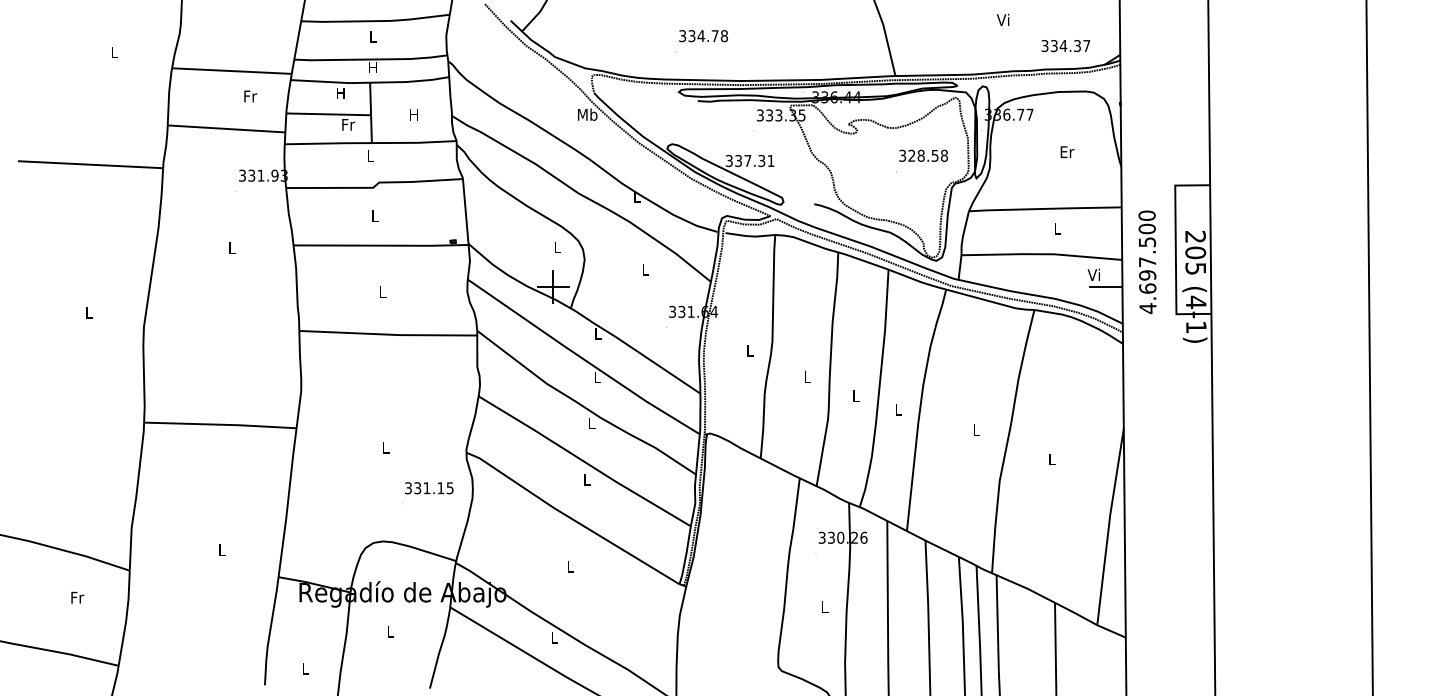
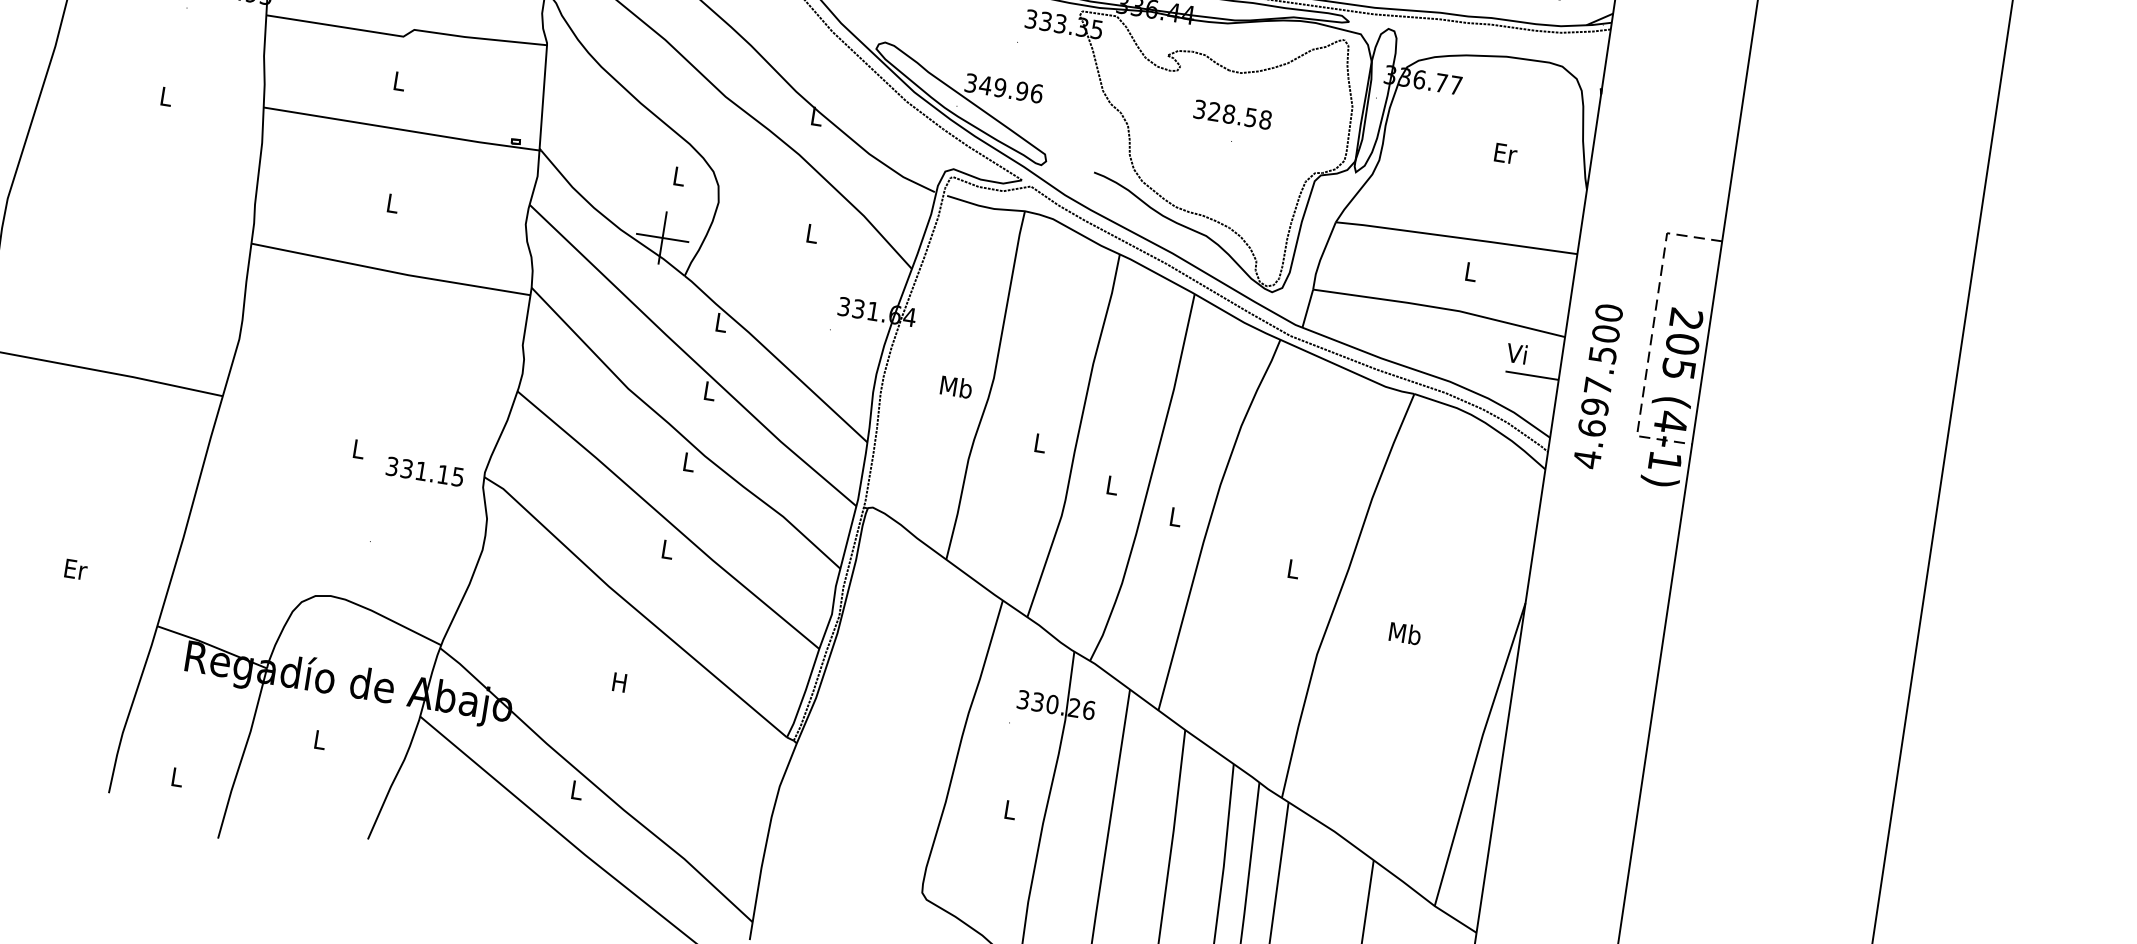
text: (923, 155) -> (1232, 114), moved
text: (754, 160) -> (1010, 88), 337.31 -> 349.96
line: (1175, 250) -> (1651, 335), solid -> dashed
text: (1147, 262) -> (1598, 386), moved
text: (749, 350) -> (955, 386), L -> Mb
text: (1052, 459) -> (1405, 633), L -> Mb
text: (429, 488) -> (425, 472), moved
text: (222, 549) -> (75, 568), L -> Er
text: (570, 566) -> (619, 682), L -> H

